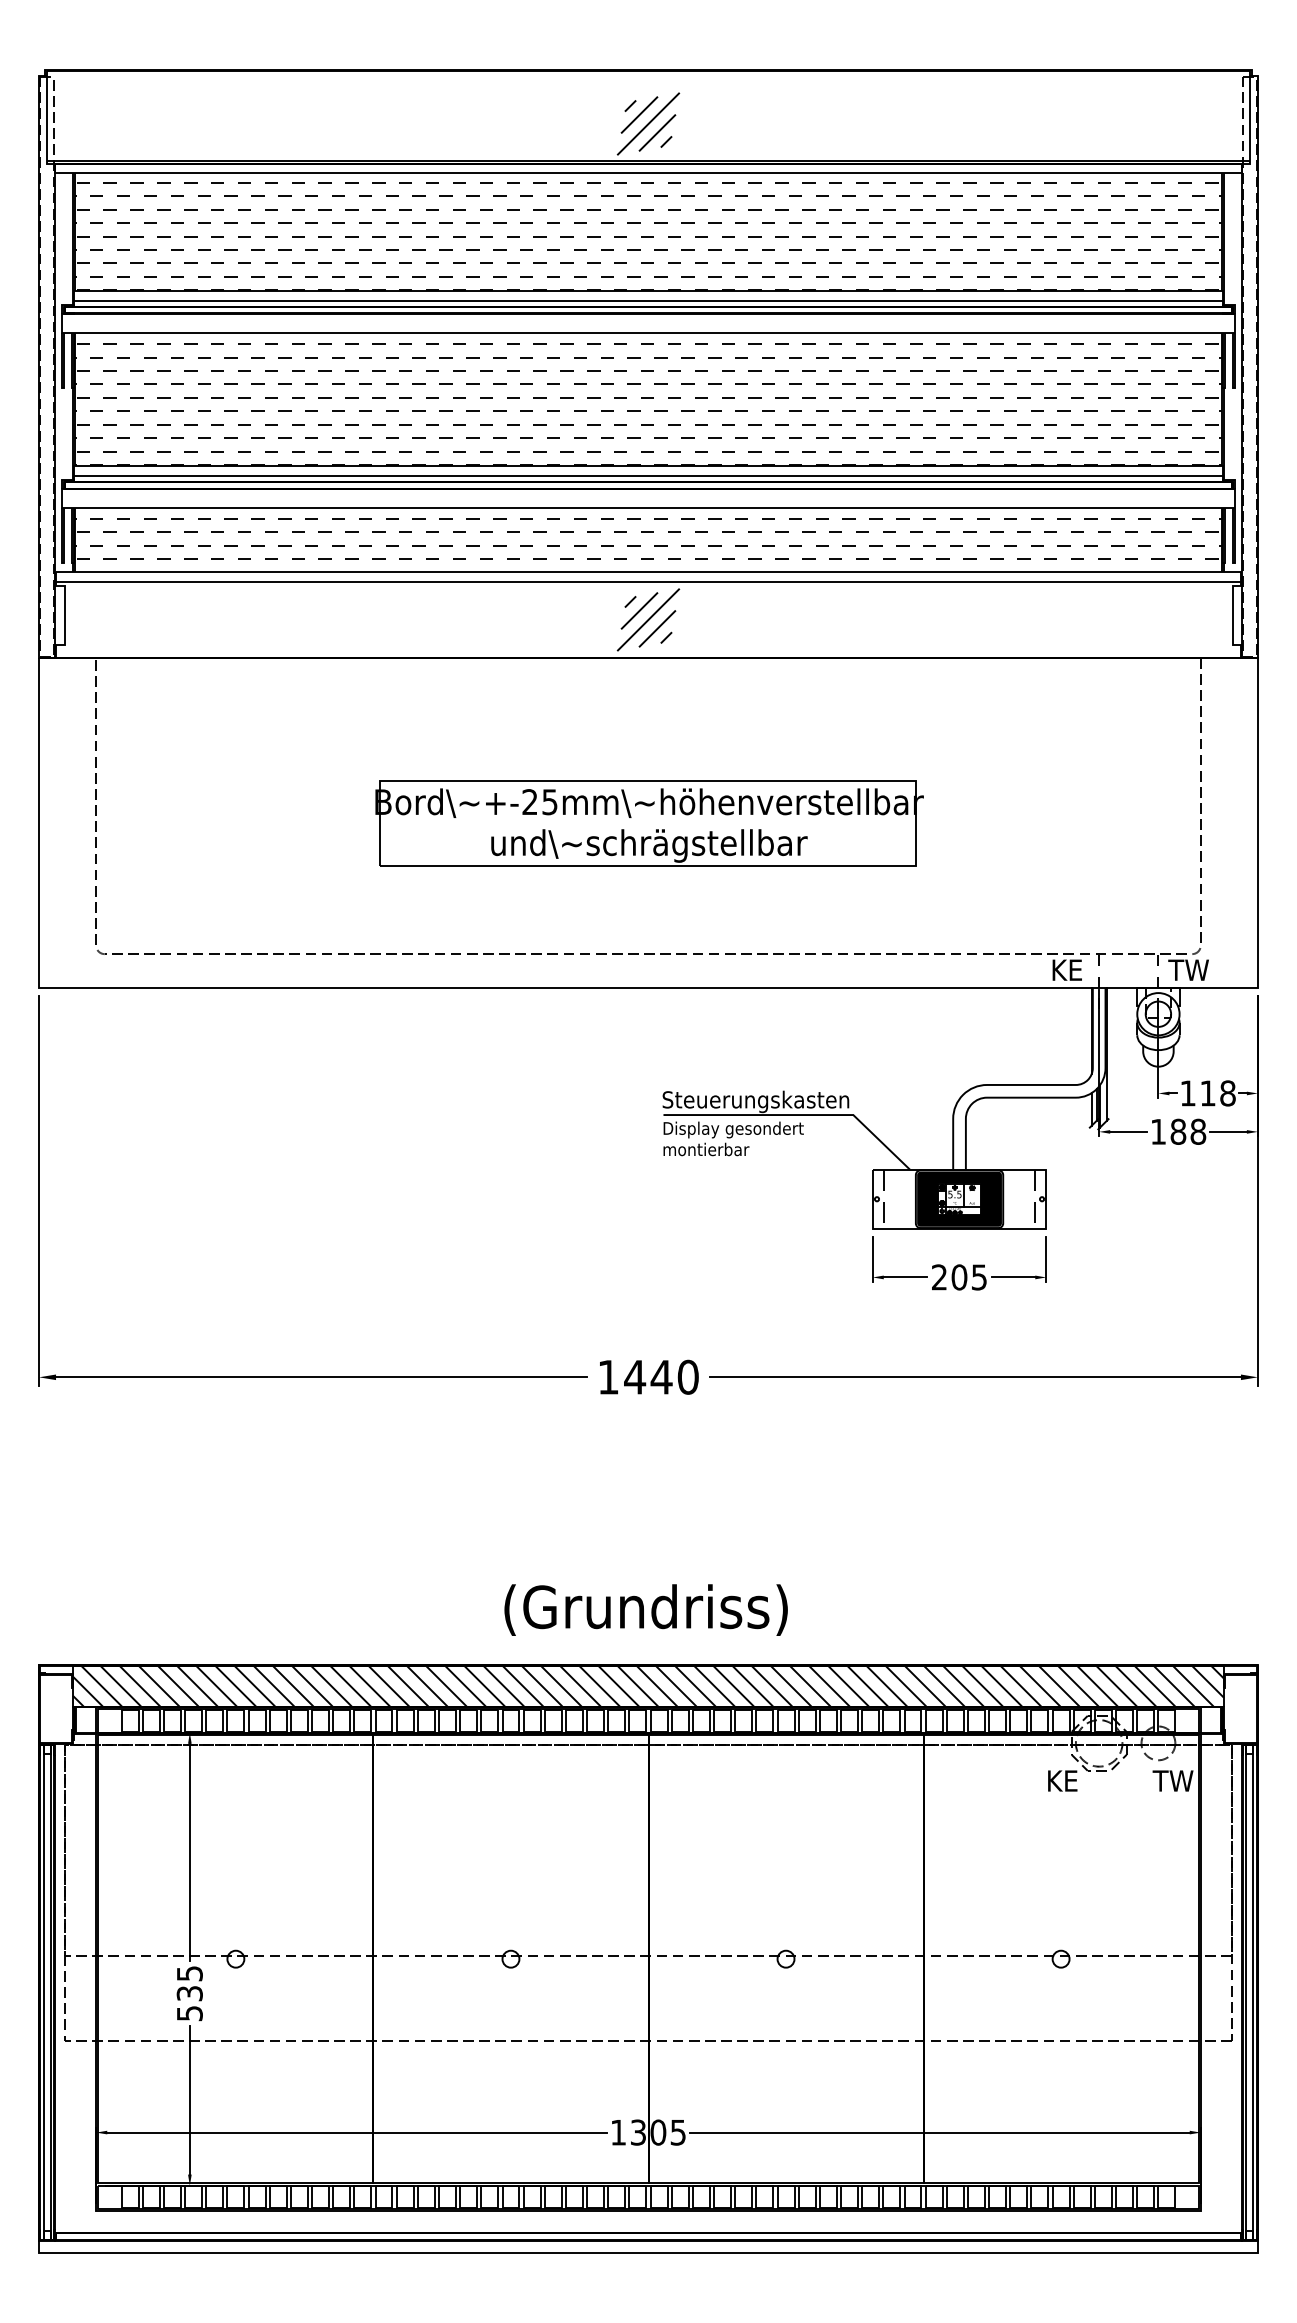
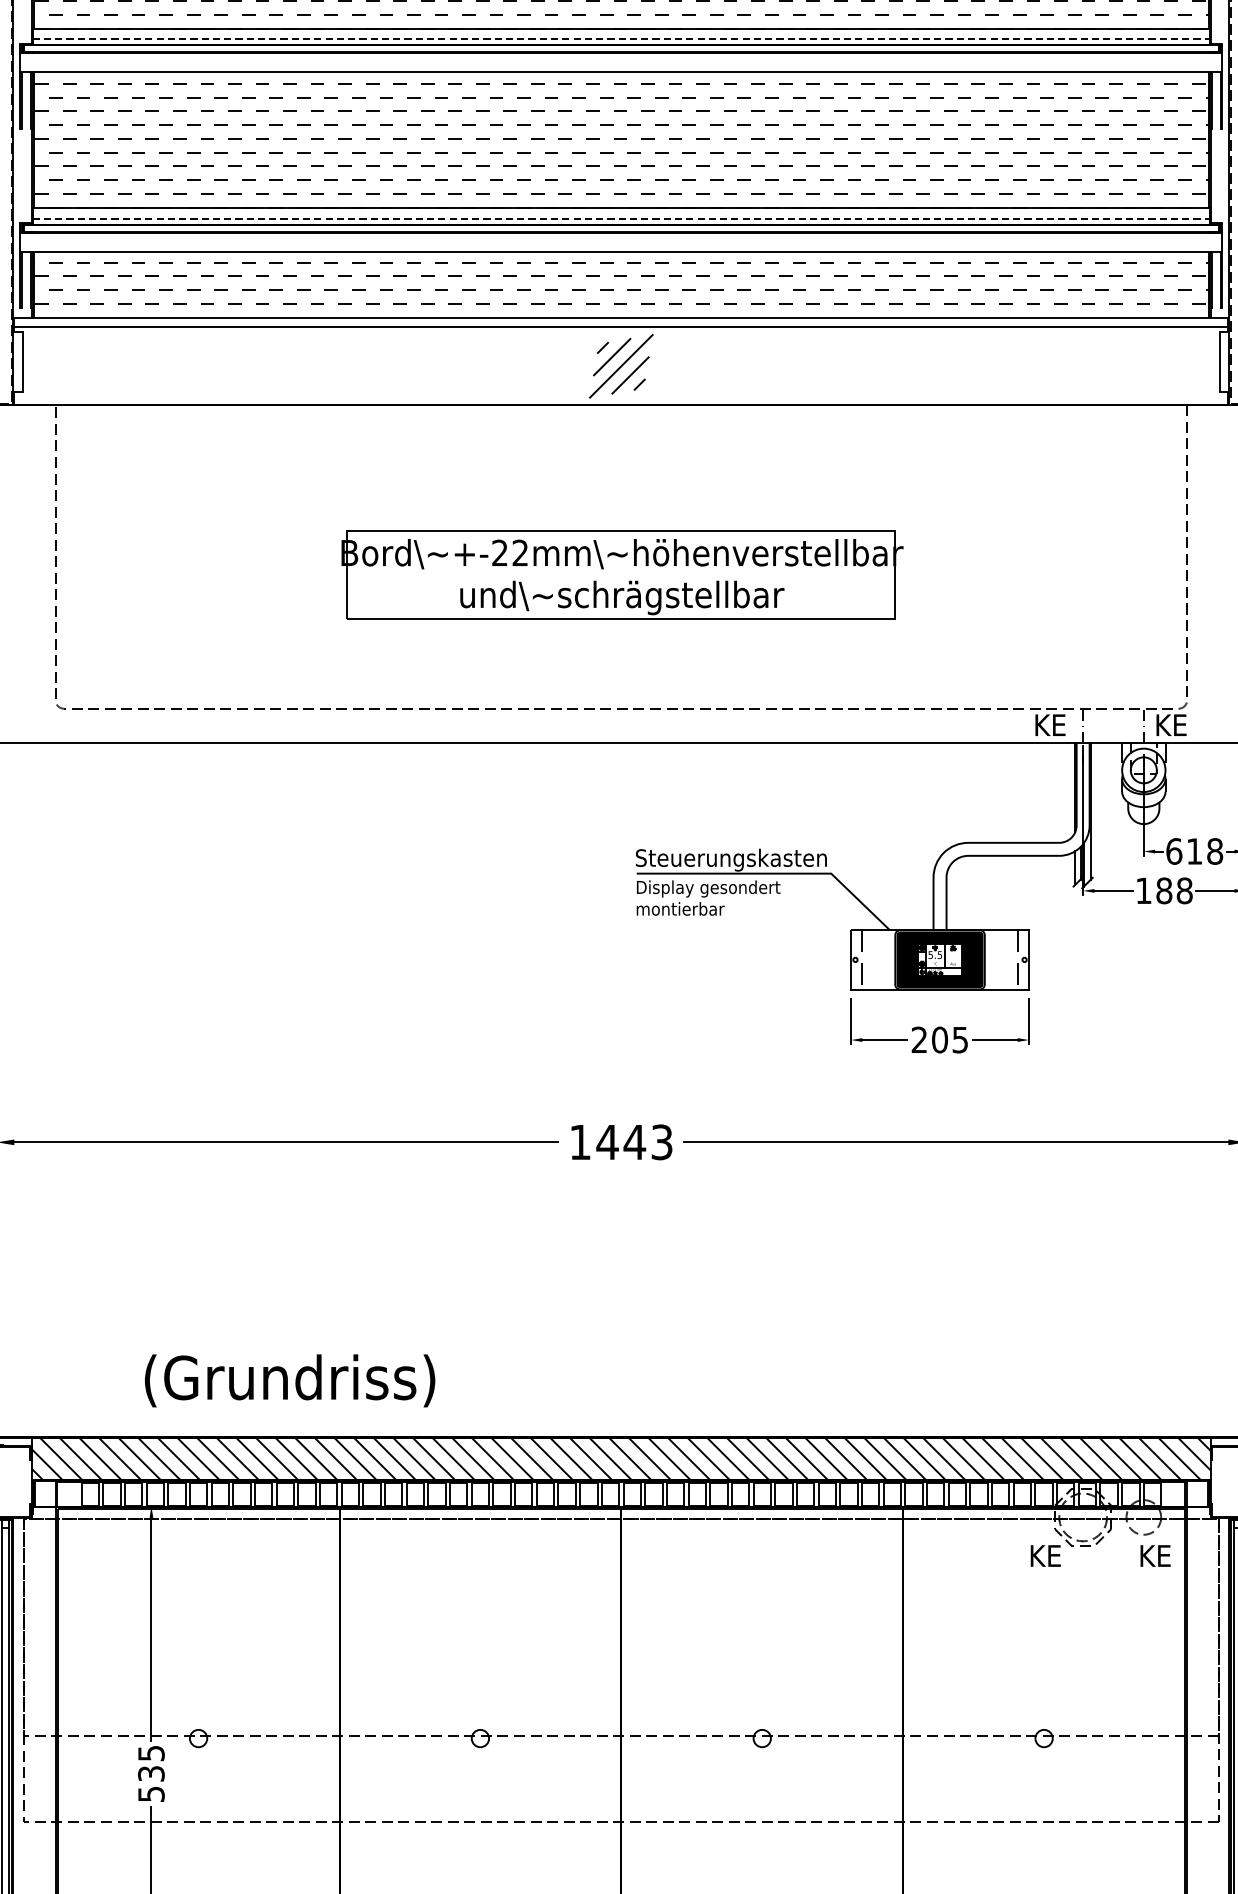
line: (648, 300) -> (621, 39), solid -> dashed
line: (648, 475) -> (621, 218), solid -> dashed
text: (549, 802) -> (519, 553), +-25mm -> +-22mm
text: (1188, 969) -> (1174, 724), TW -> KE
text: (1188, 1093) -> (1174, 851), 118 -> 618
text: (687, 1376) -> (661, 1141), 1440 -> 1443
text: (645, 1609) -> (289, 1380), moved
text: (1172, 1780) -> (1158, 1555), TW -> KE

